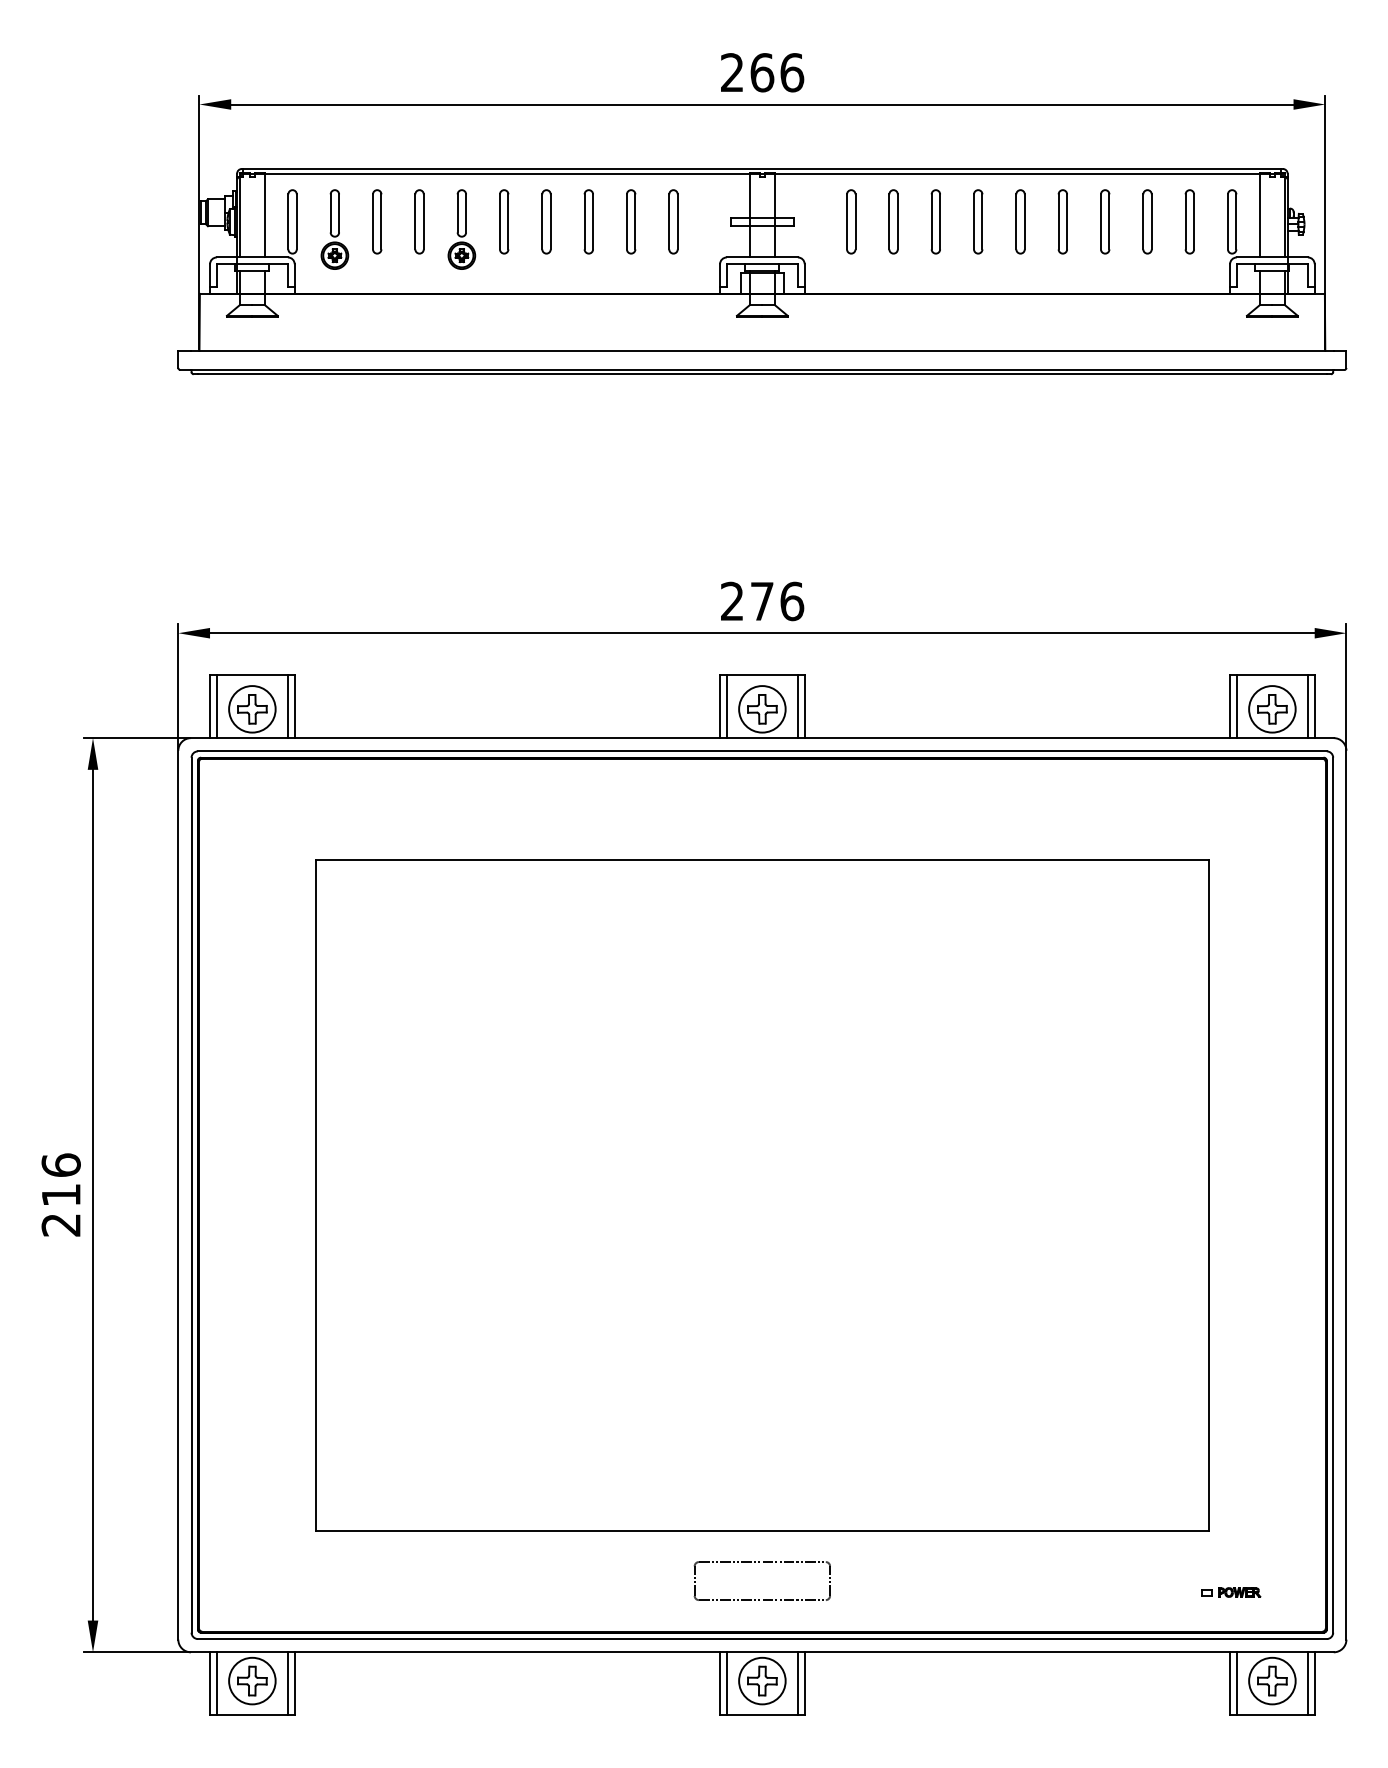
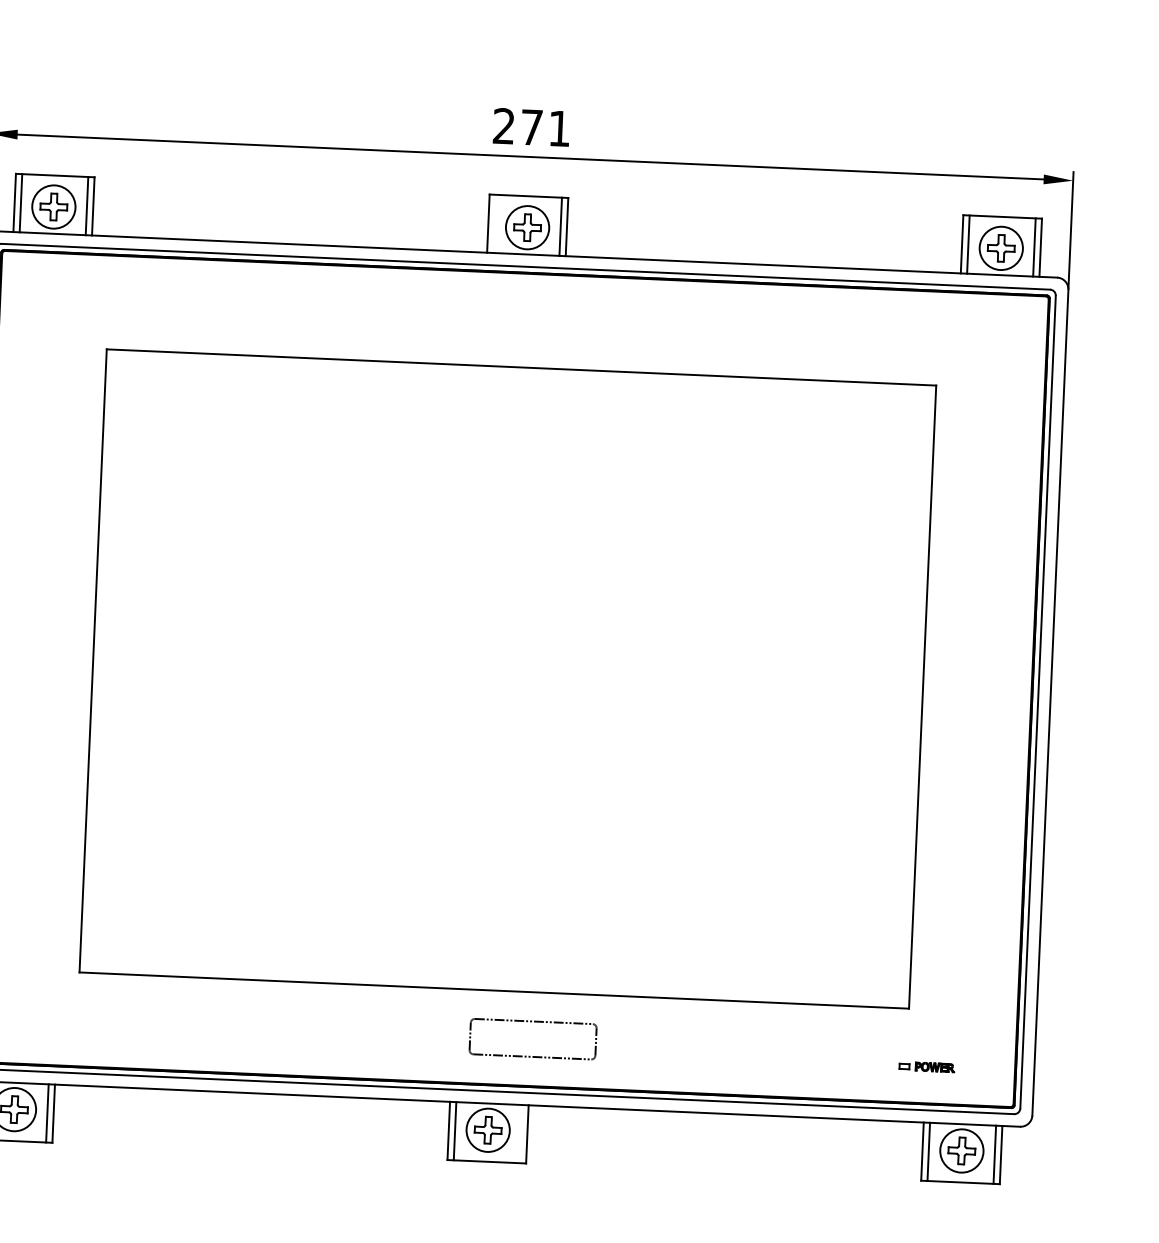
text: (792, 601) -> (559, 128), 276 -> 271
line: (726, 706) -> (494, 223), removed
part: (759, 1562) -> (531, 1021), moved
line: (797, 1683) -> (520, 1133), removed

